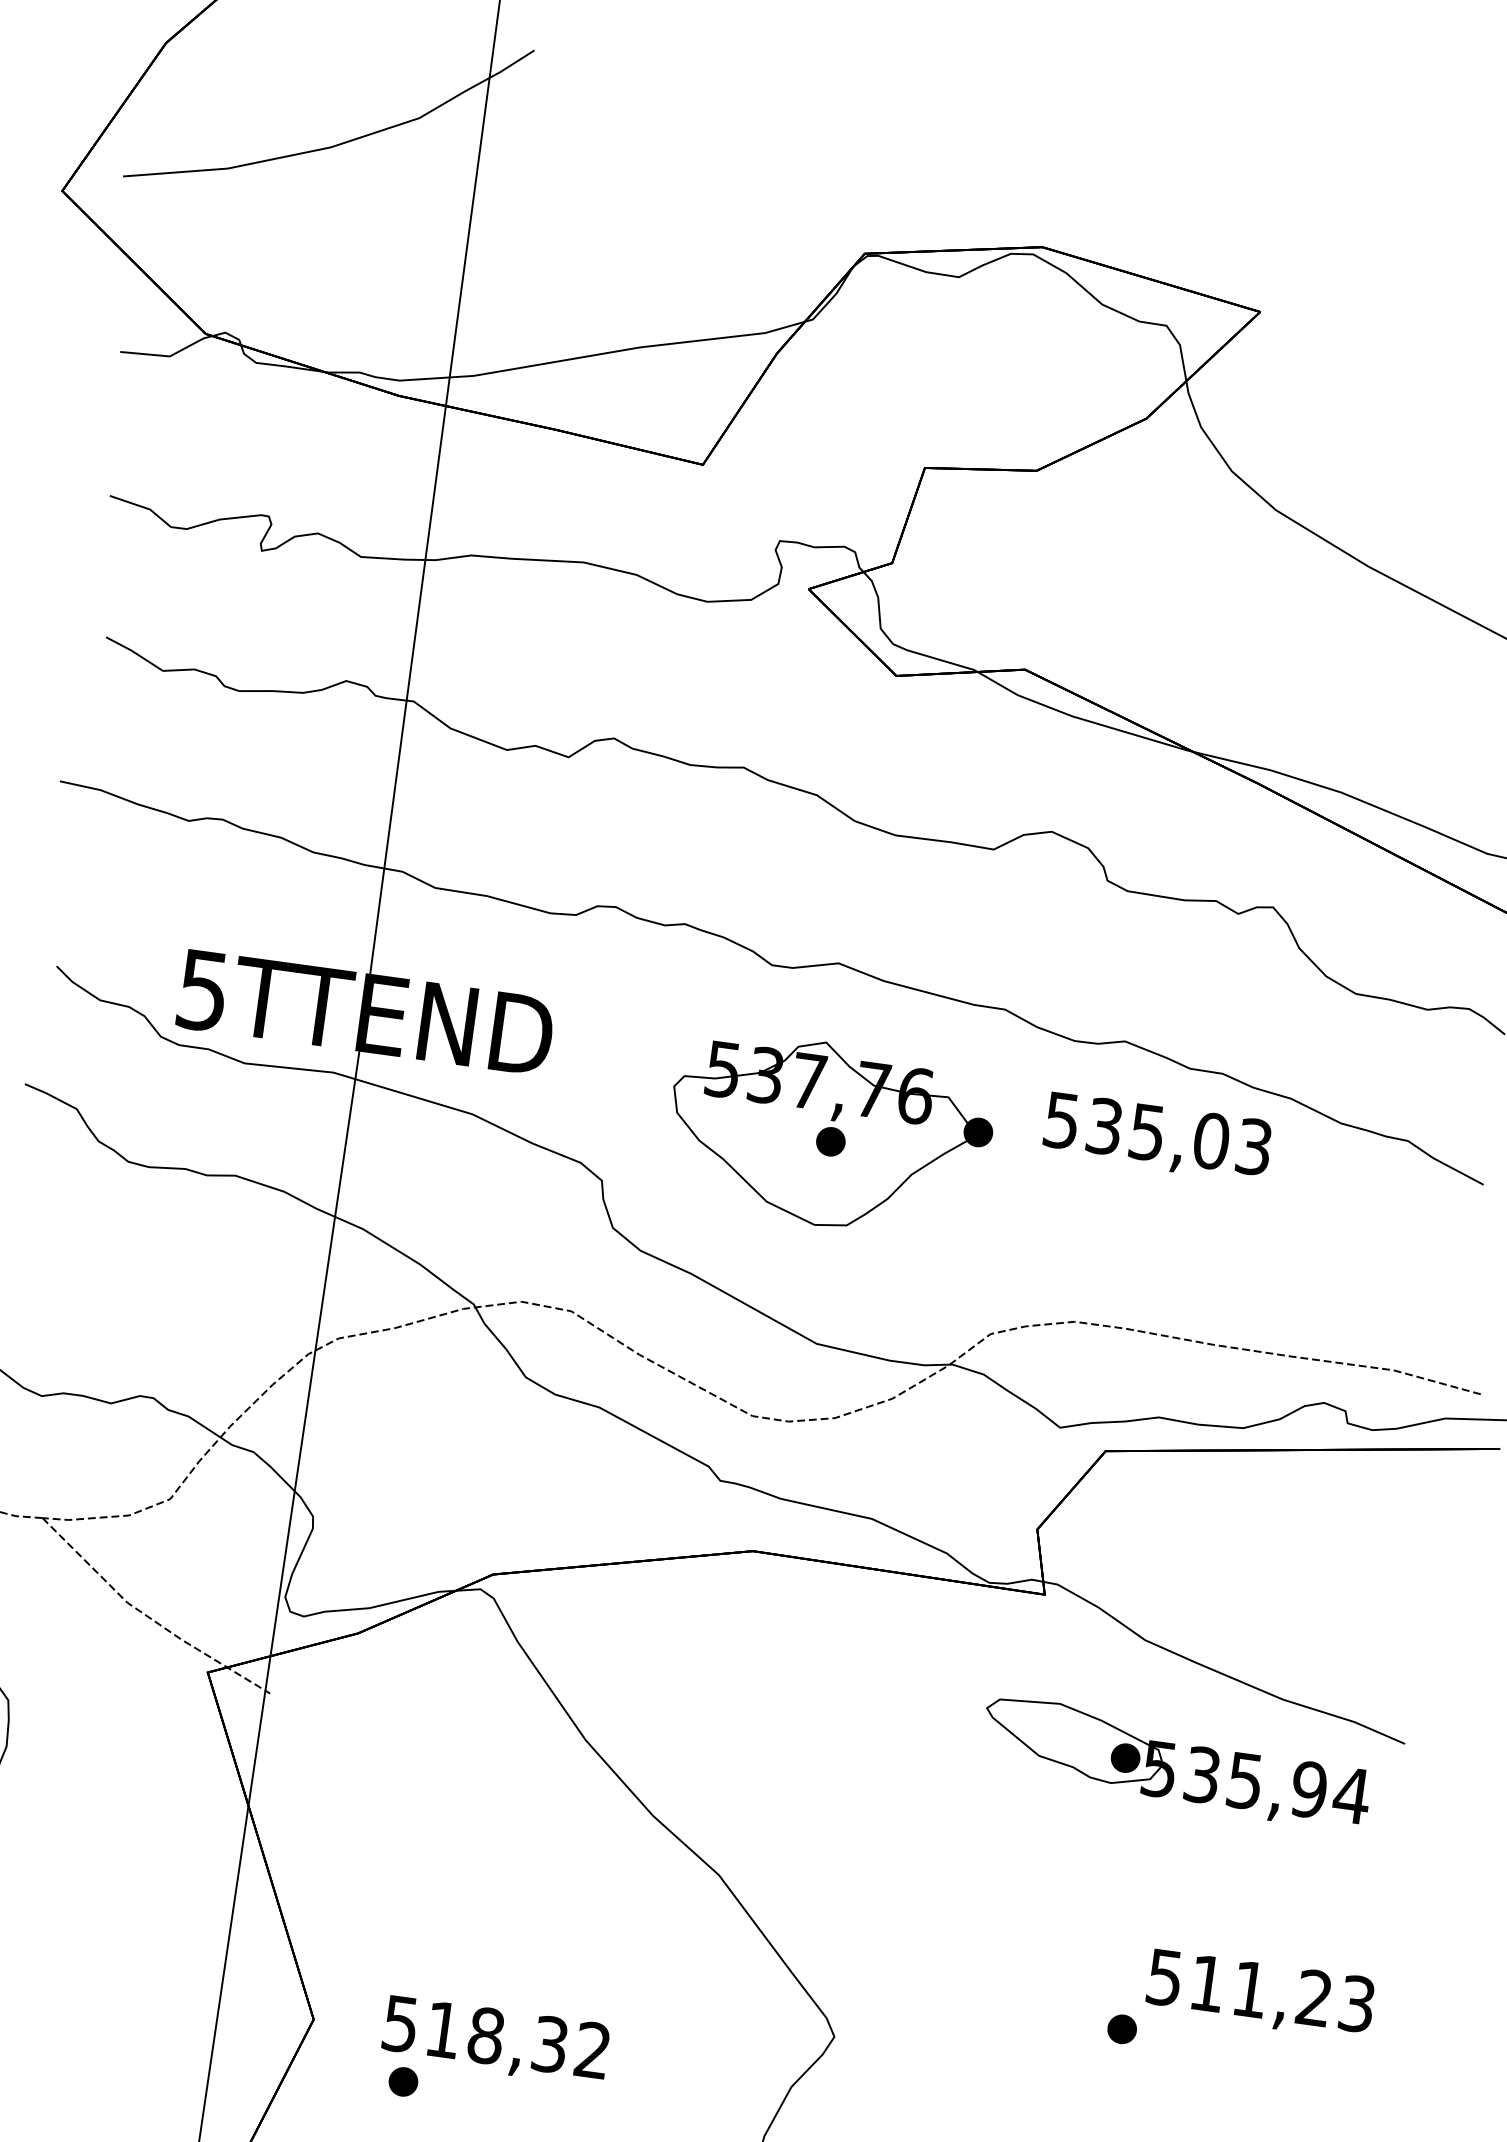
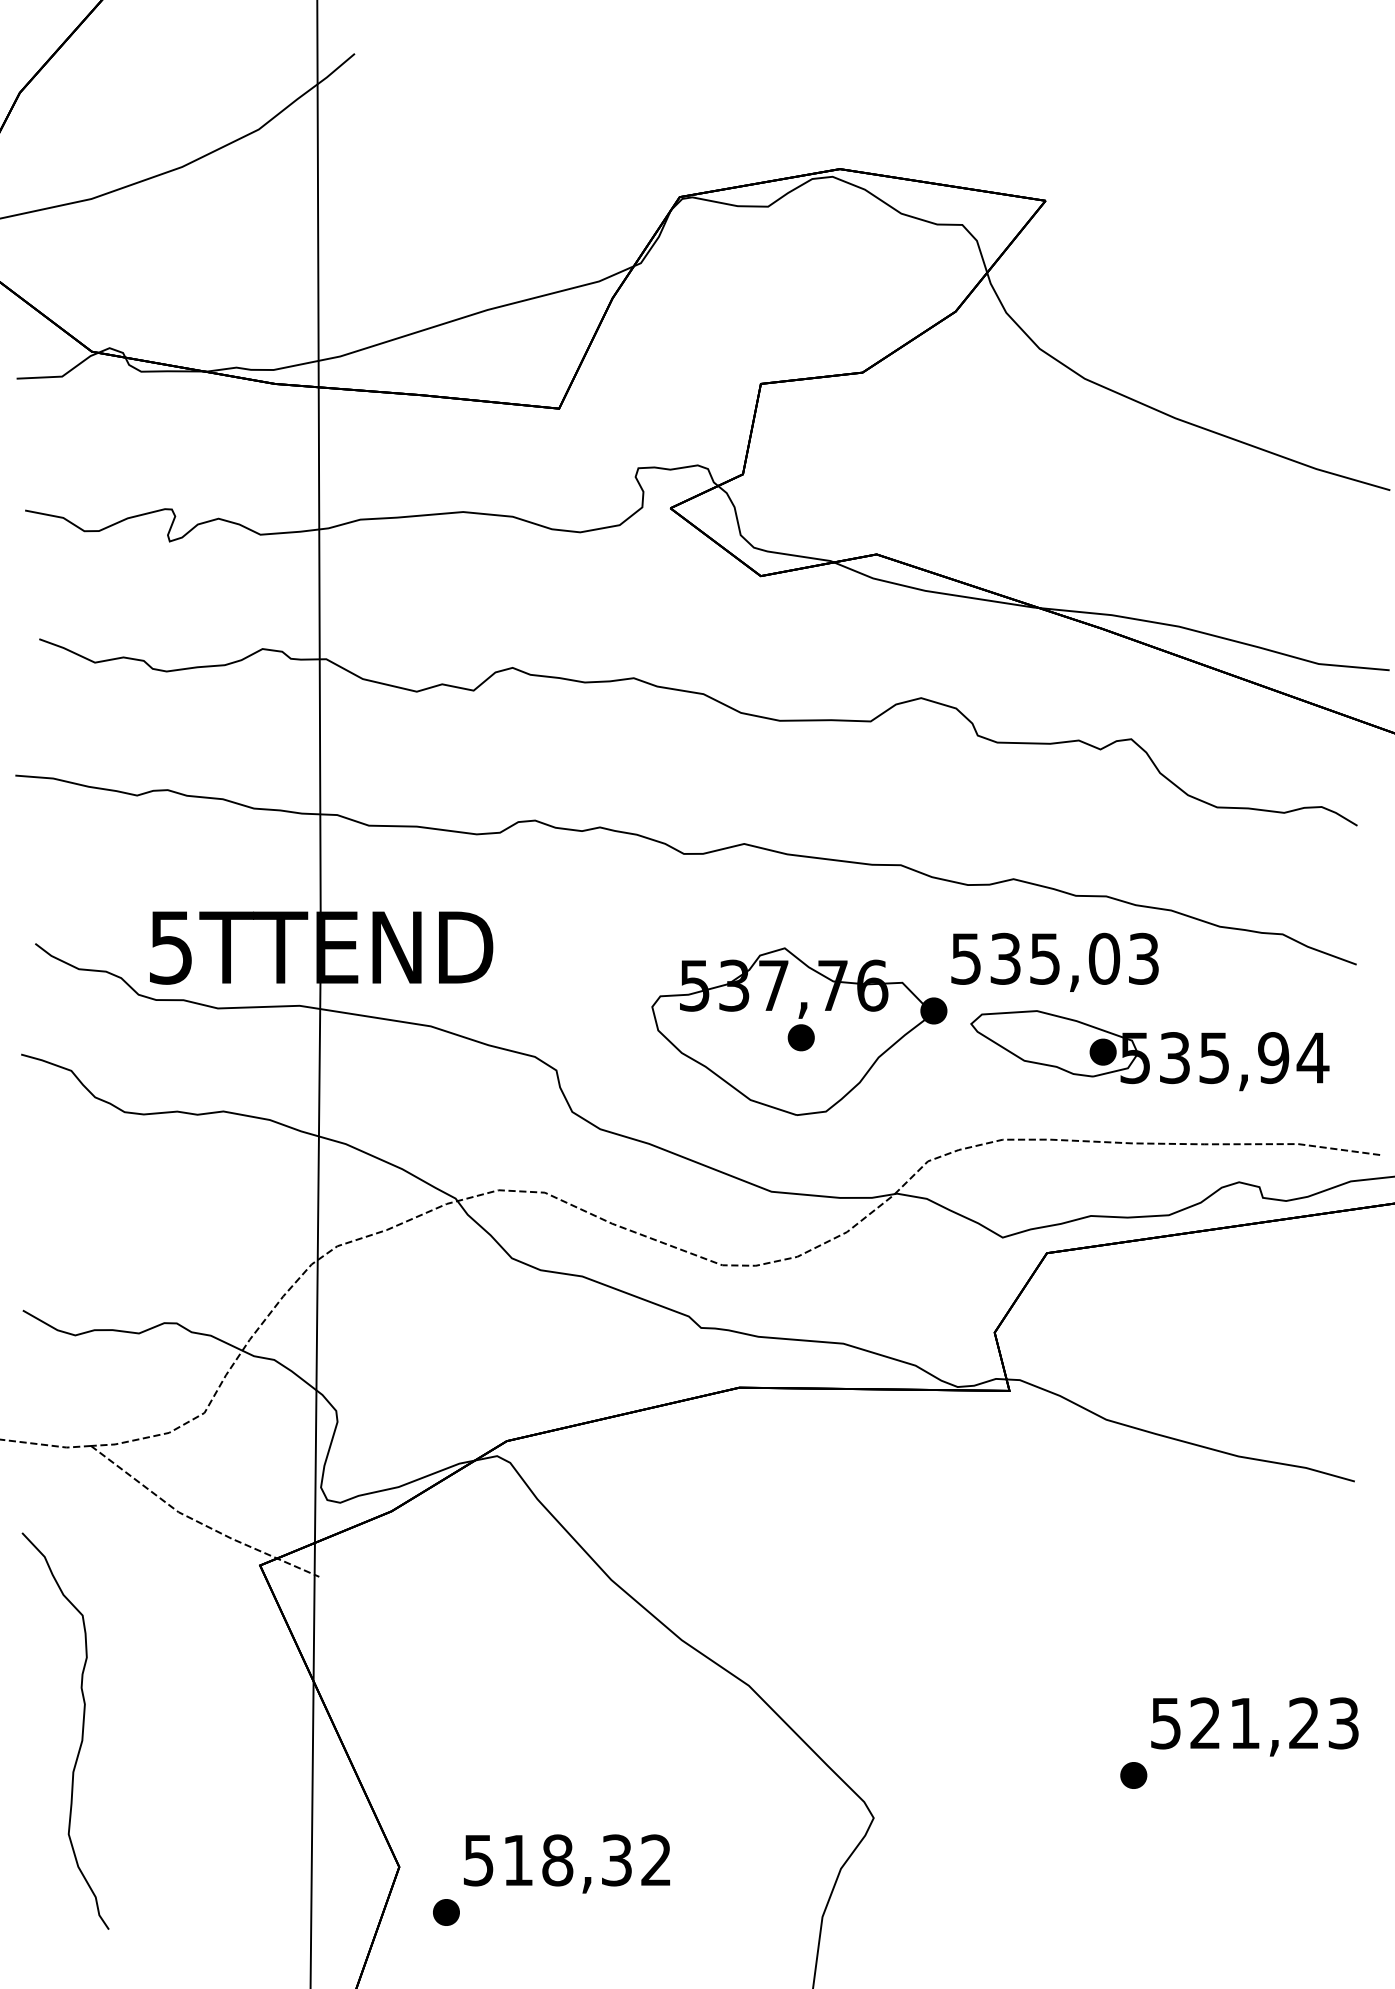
part: (829, 1134) -> (799, 1031), moved
part: (1176, 1763) -> (1149, 1050), moved
text: (1206, 1982) -> (1204, 1722), 511,23 -> 521,23
part: (403, 2081) -> (446, 1912), moved

